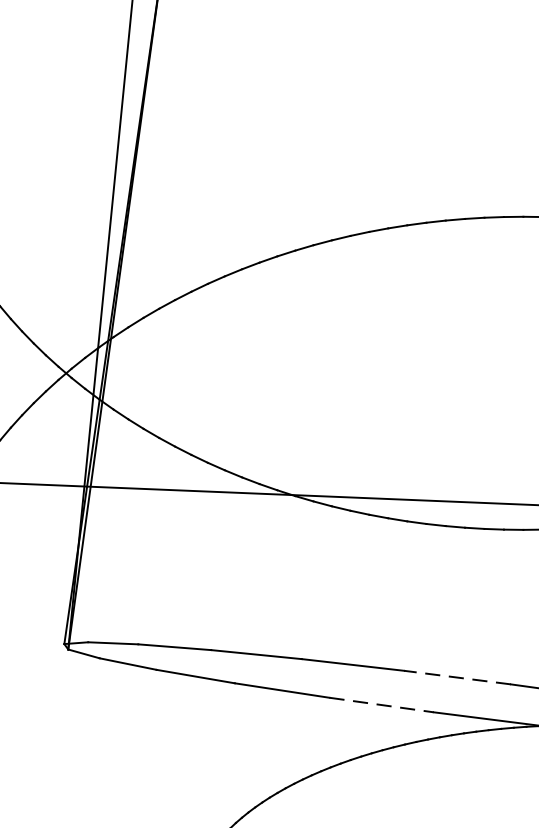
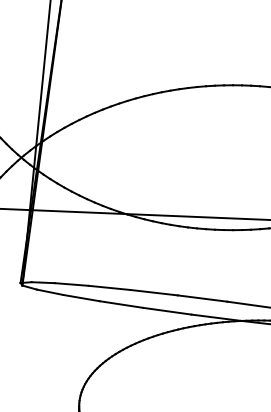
line: (457, 677) -> (202, 298), dashed -> solid
line: (381, 705) -> (167, 311), dashed -> solid

